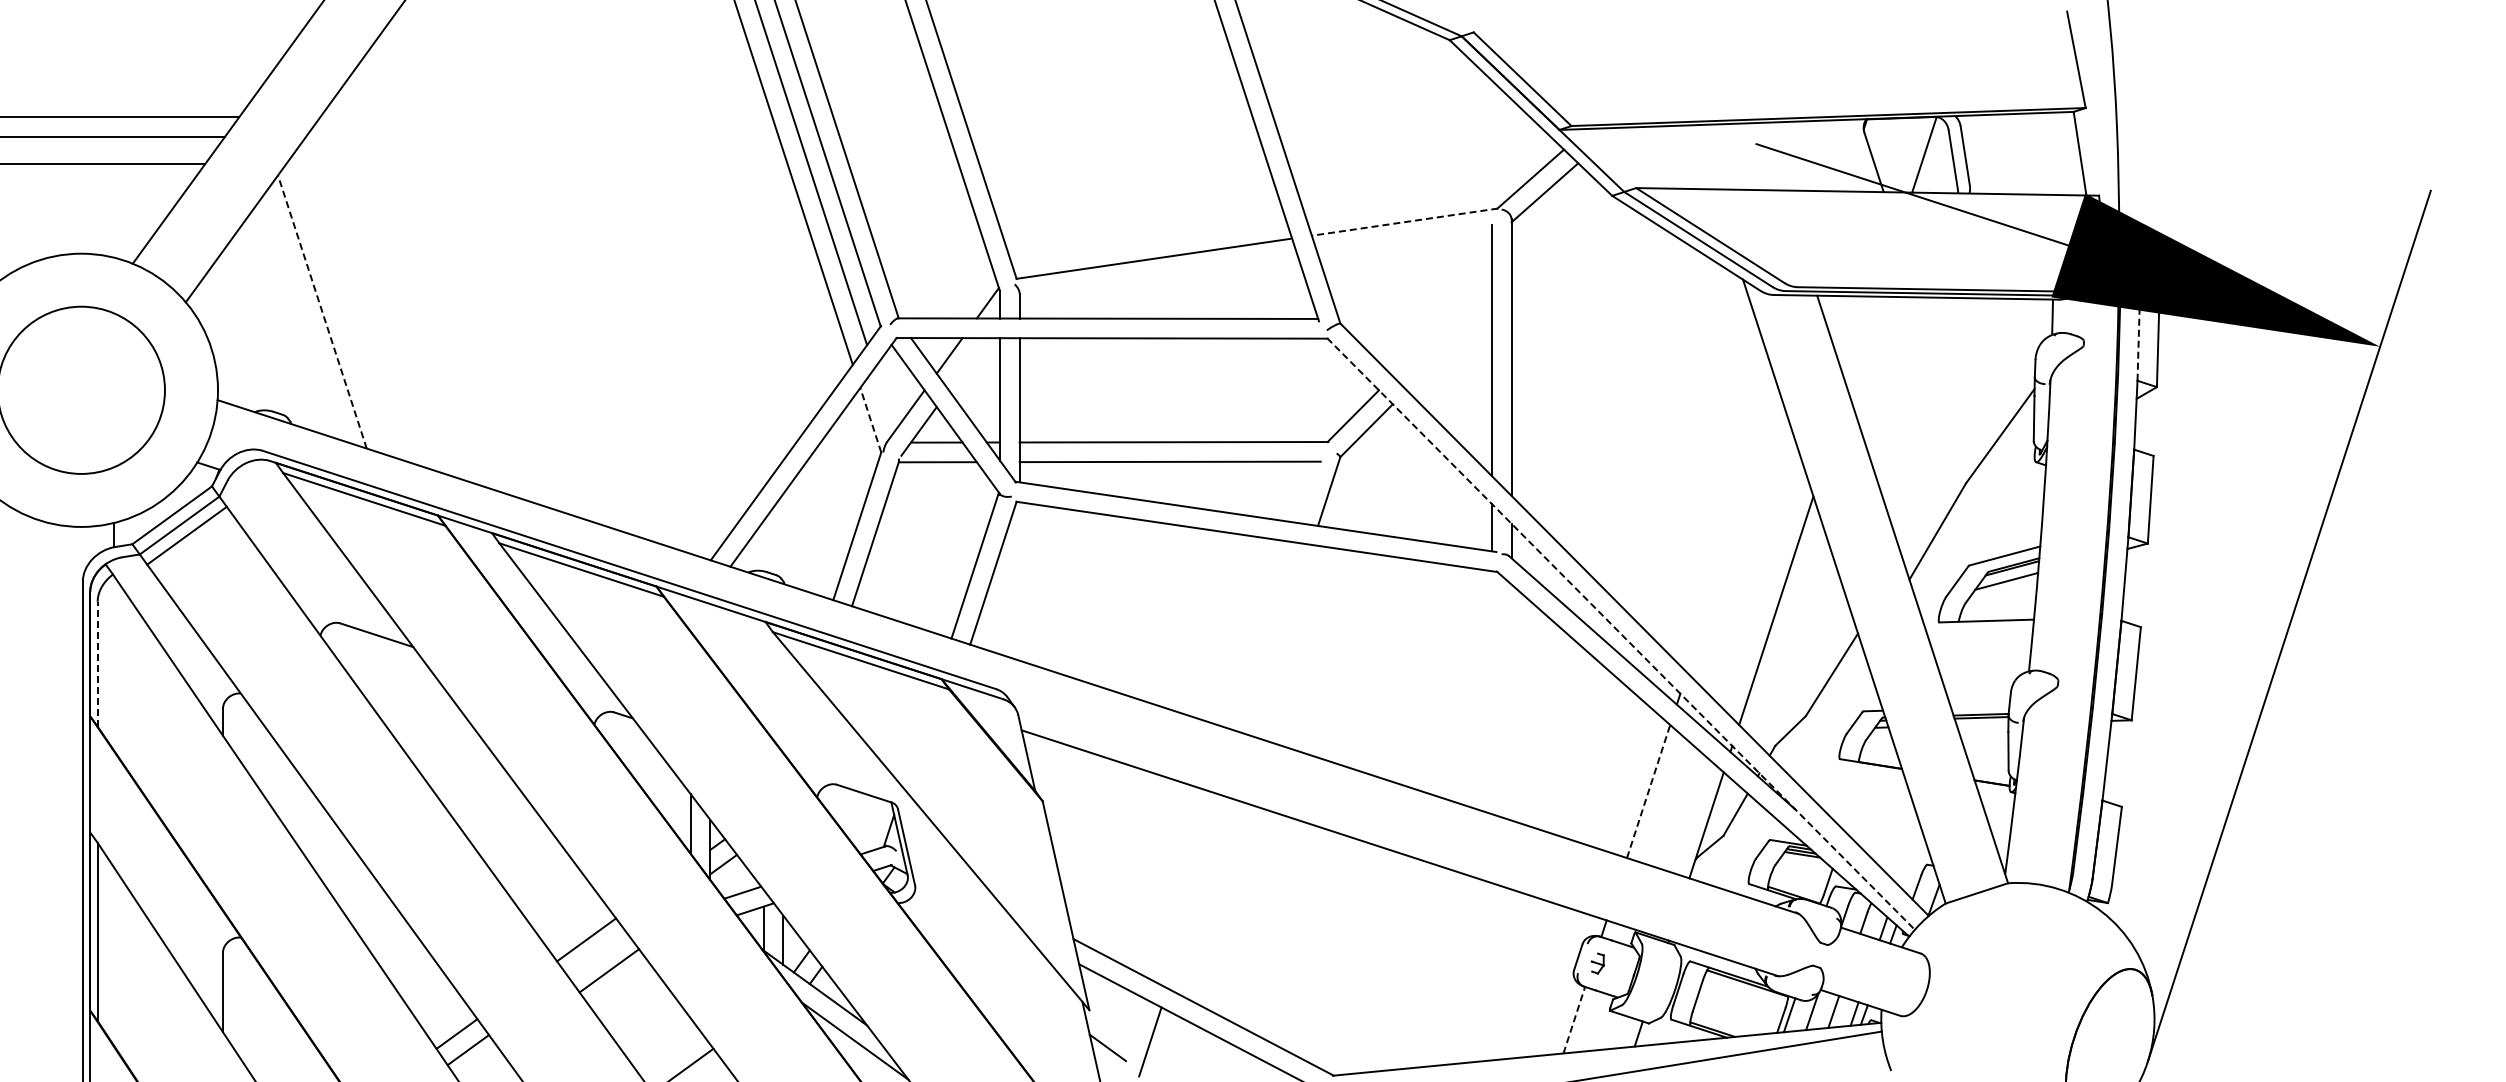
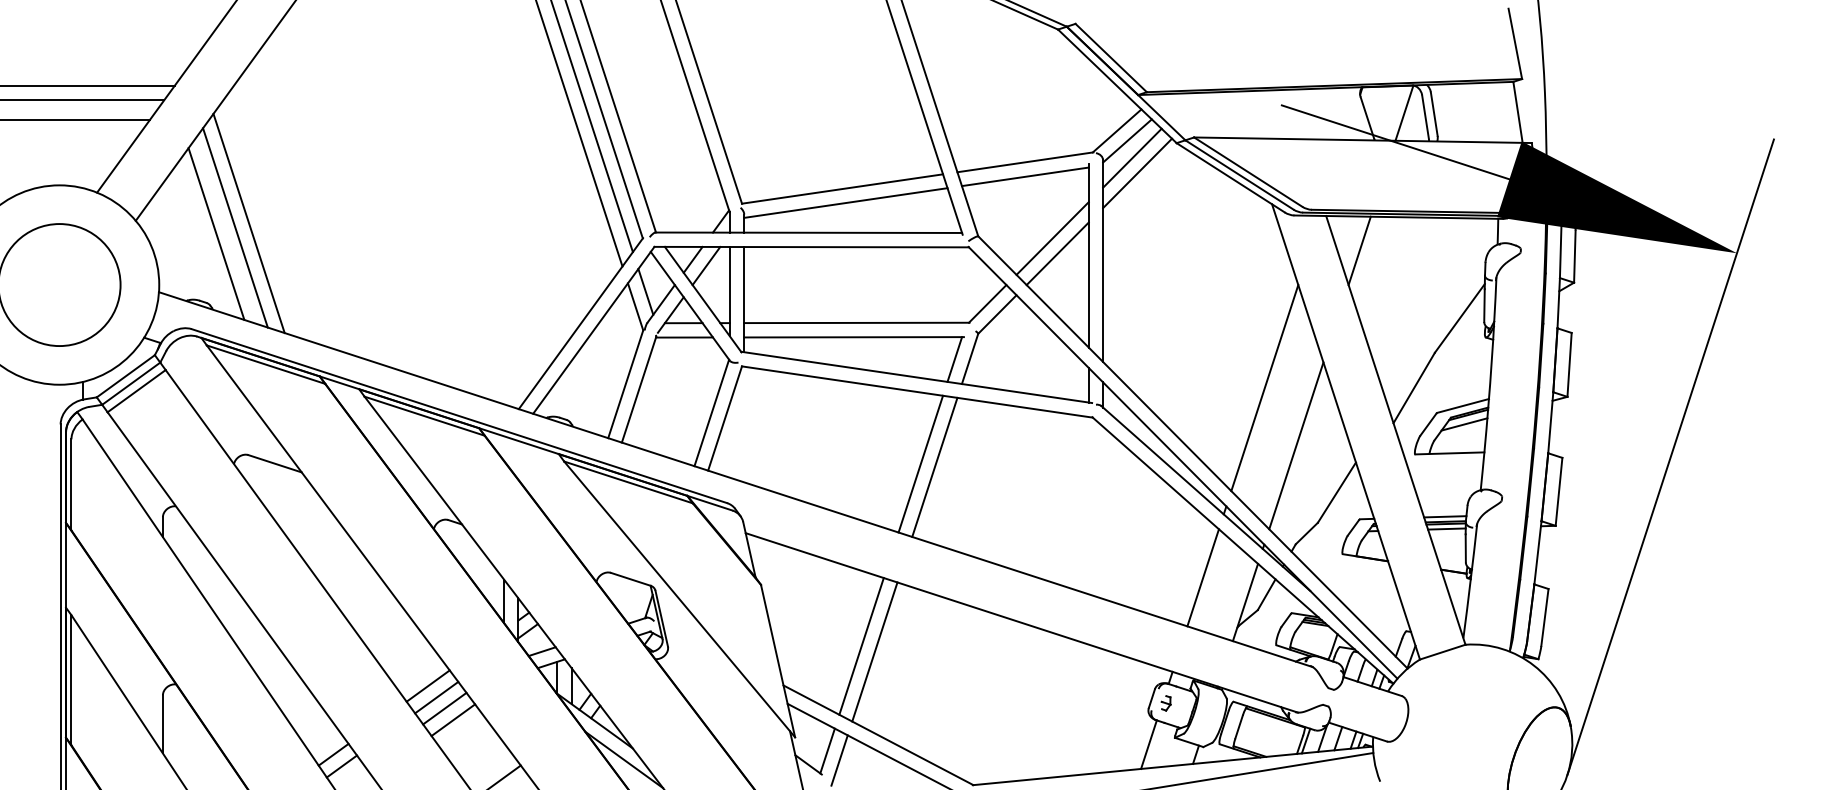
line: (1551, 216) -> (1132, 158), added
line: (1404, 222) -> (1025, 162), dashed -> solid
line: (1558, 236) -> (1137, 172), added
line: (1404, 241) -> (1025, 176), added
line: (1158, 277) -> (845, 202), added
line: (340, 305) -> (248, 223), added
line: (322, 312) -> (235, 228), dashed -> solid
line: (296, 320) -> (216, 234), added
line: (1441, 326) -> (1052, 238), added
line: (1862, 343) -> (1359, 250), added
line: (2138, 345) -> (1560, 252), dashed -> solid
line: (1448, 347) -> (1057, 253), added
line: (967, 364) -> (706, 266), added
line: (884, 399) -> (645, 291), added
line: (870, 420) -> (635, 307), dashed -> solid
line: (1308, 492) -> (954, 359), added
line: (1732, 531) -> (1264, 388), added
line: (1621, 633) -> (1183, 462), dashed -> solid
line: (1261, 635) -> (920, 463), added
line: (1280, 639) -> (934, 466), added
line: (97, 663) -> (71, 484), dashed -> solid
line: (1980, 707) -> (1445, 516), added
line: (1982, 724) -> (1446, 528), added
line: (1648, 791) -> (1203, 577), dashed -> solid
line: (1180, 885) -> (861, 646), added
line: (1198, 892) -> (874, 651), added
line: (597, 955) -> (436, 697), added
line: (620, 986) -> (452, 720), added
line: (1574, 1020) -> (1149, 744), dashed -> solid
line: (1133, 1028) -> (827, 750), added

